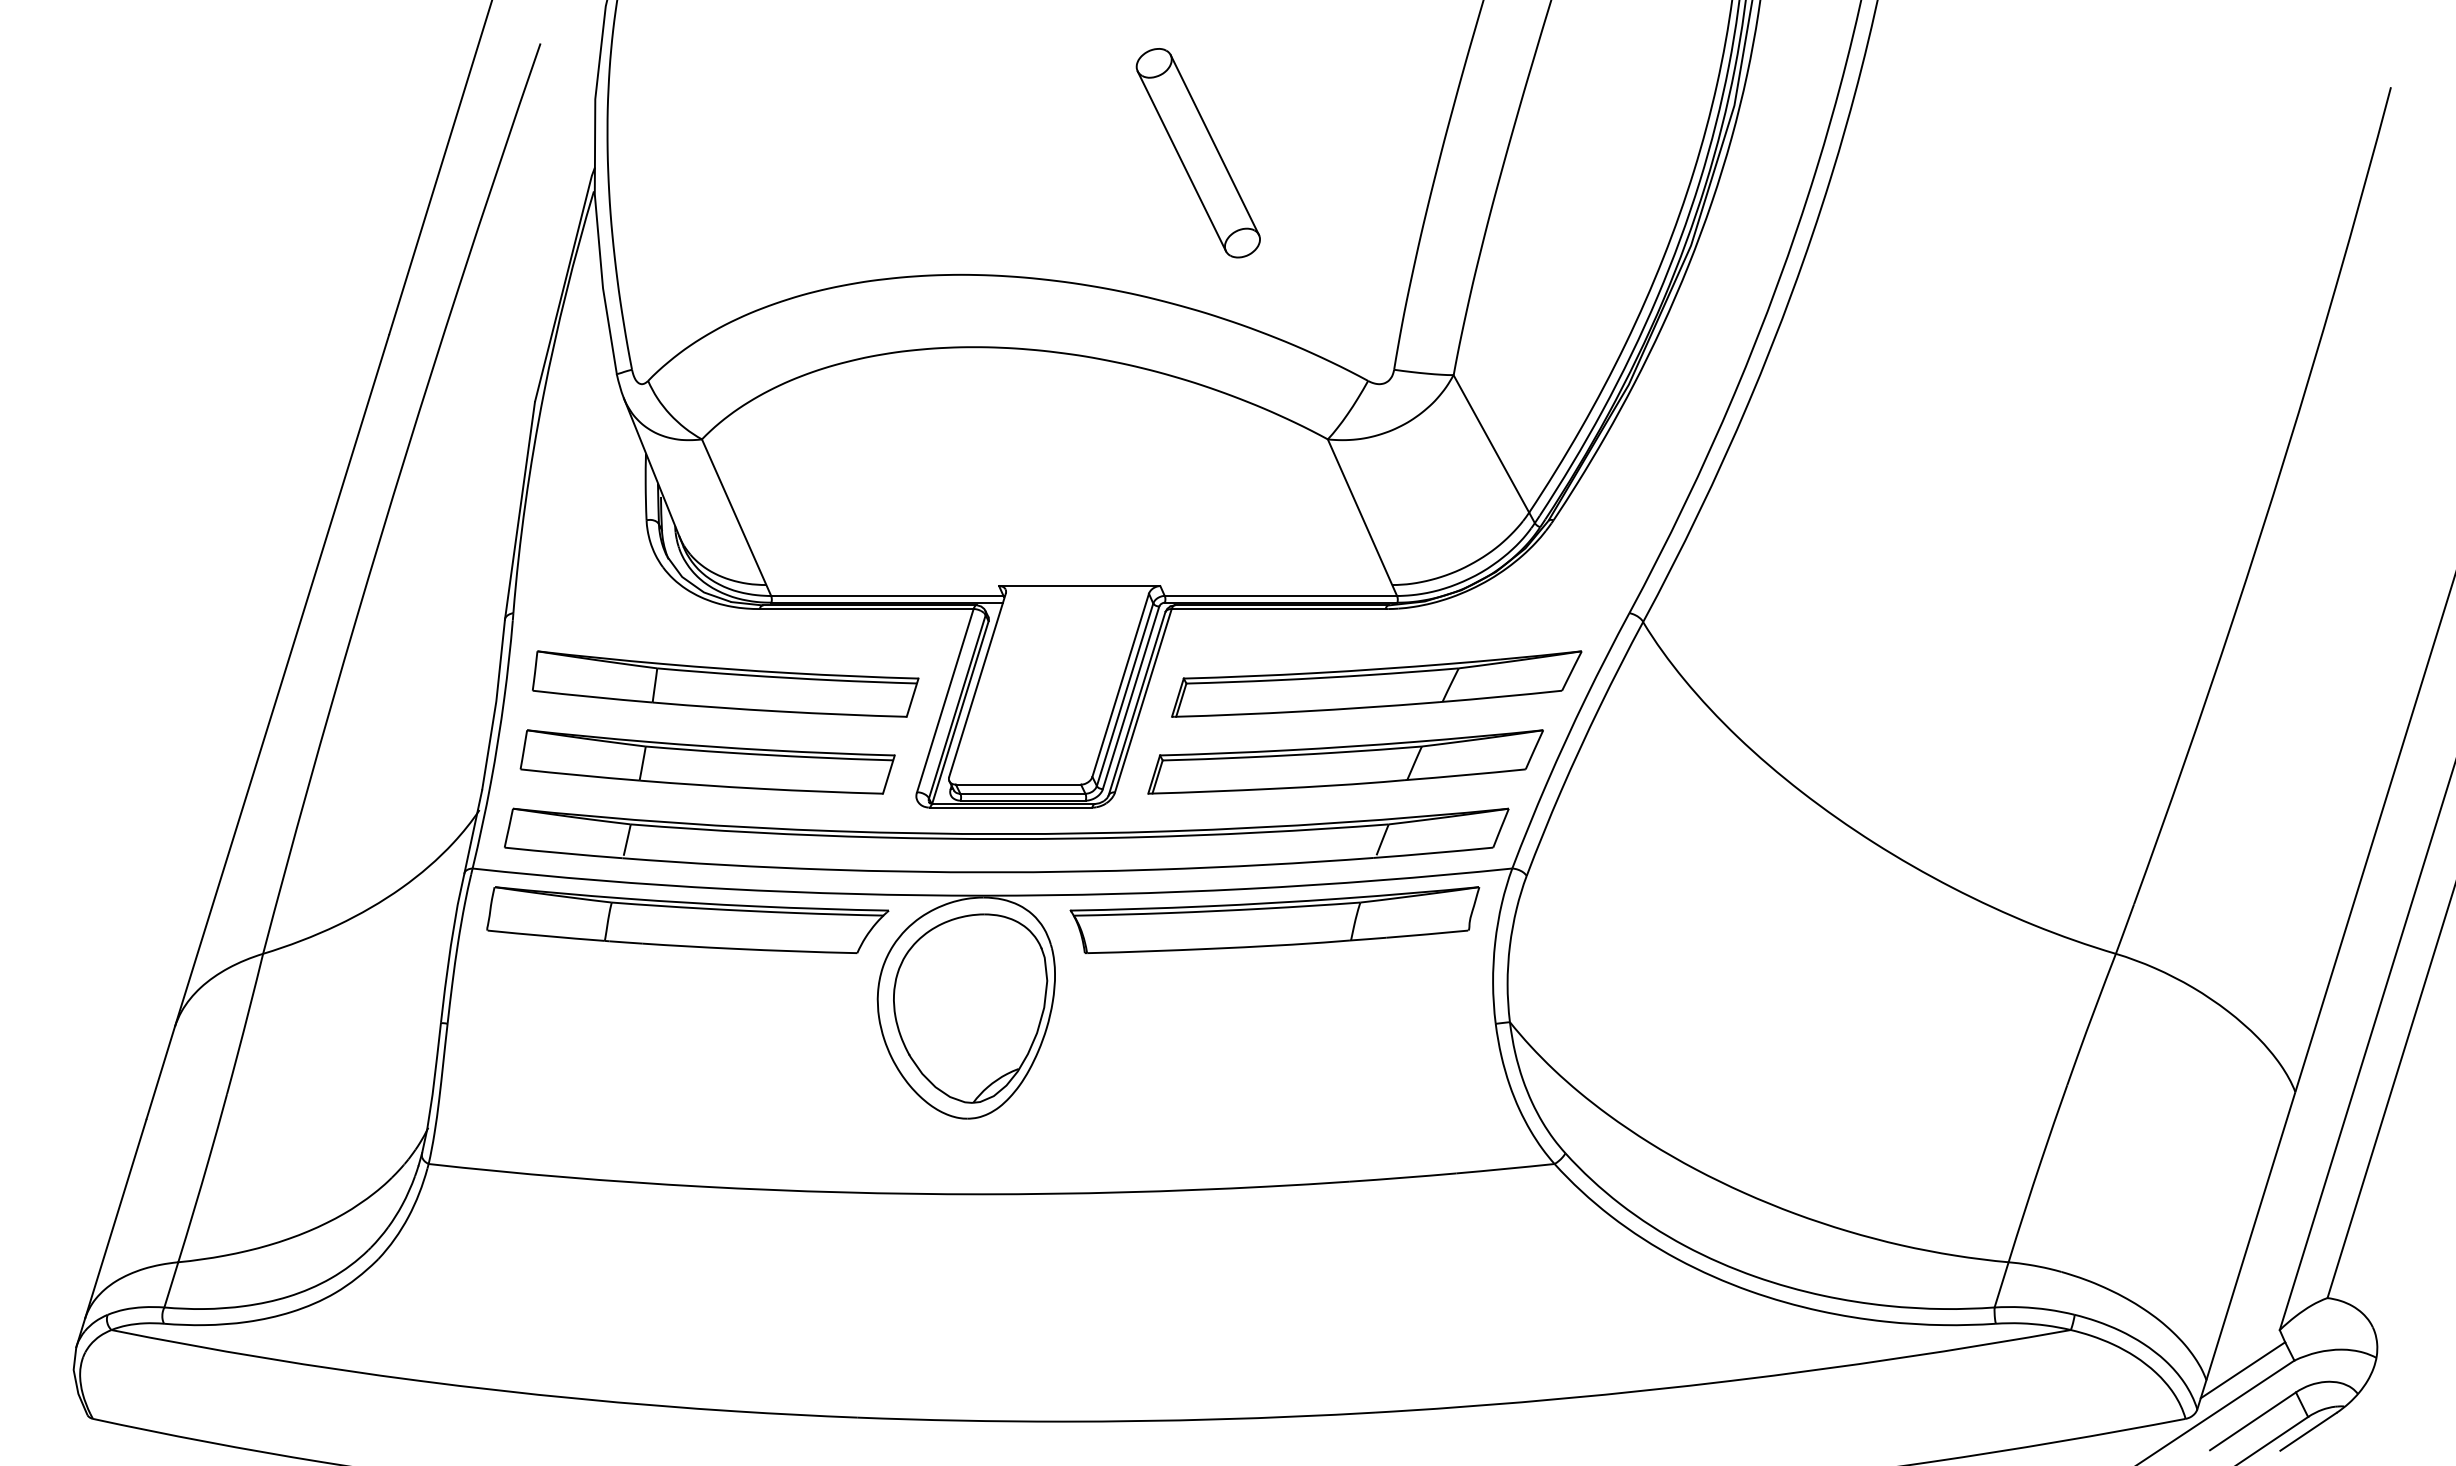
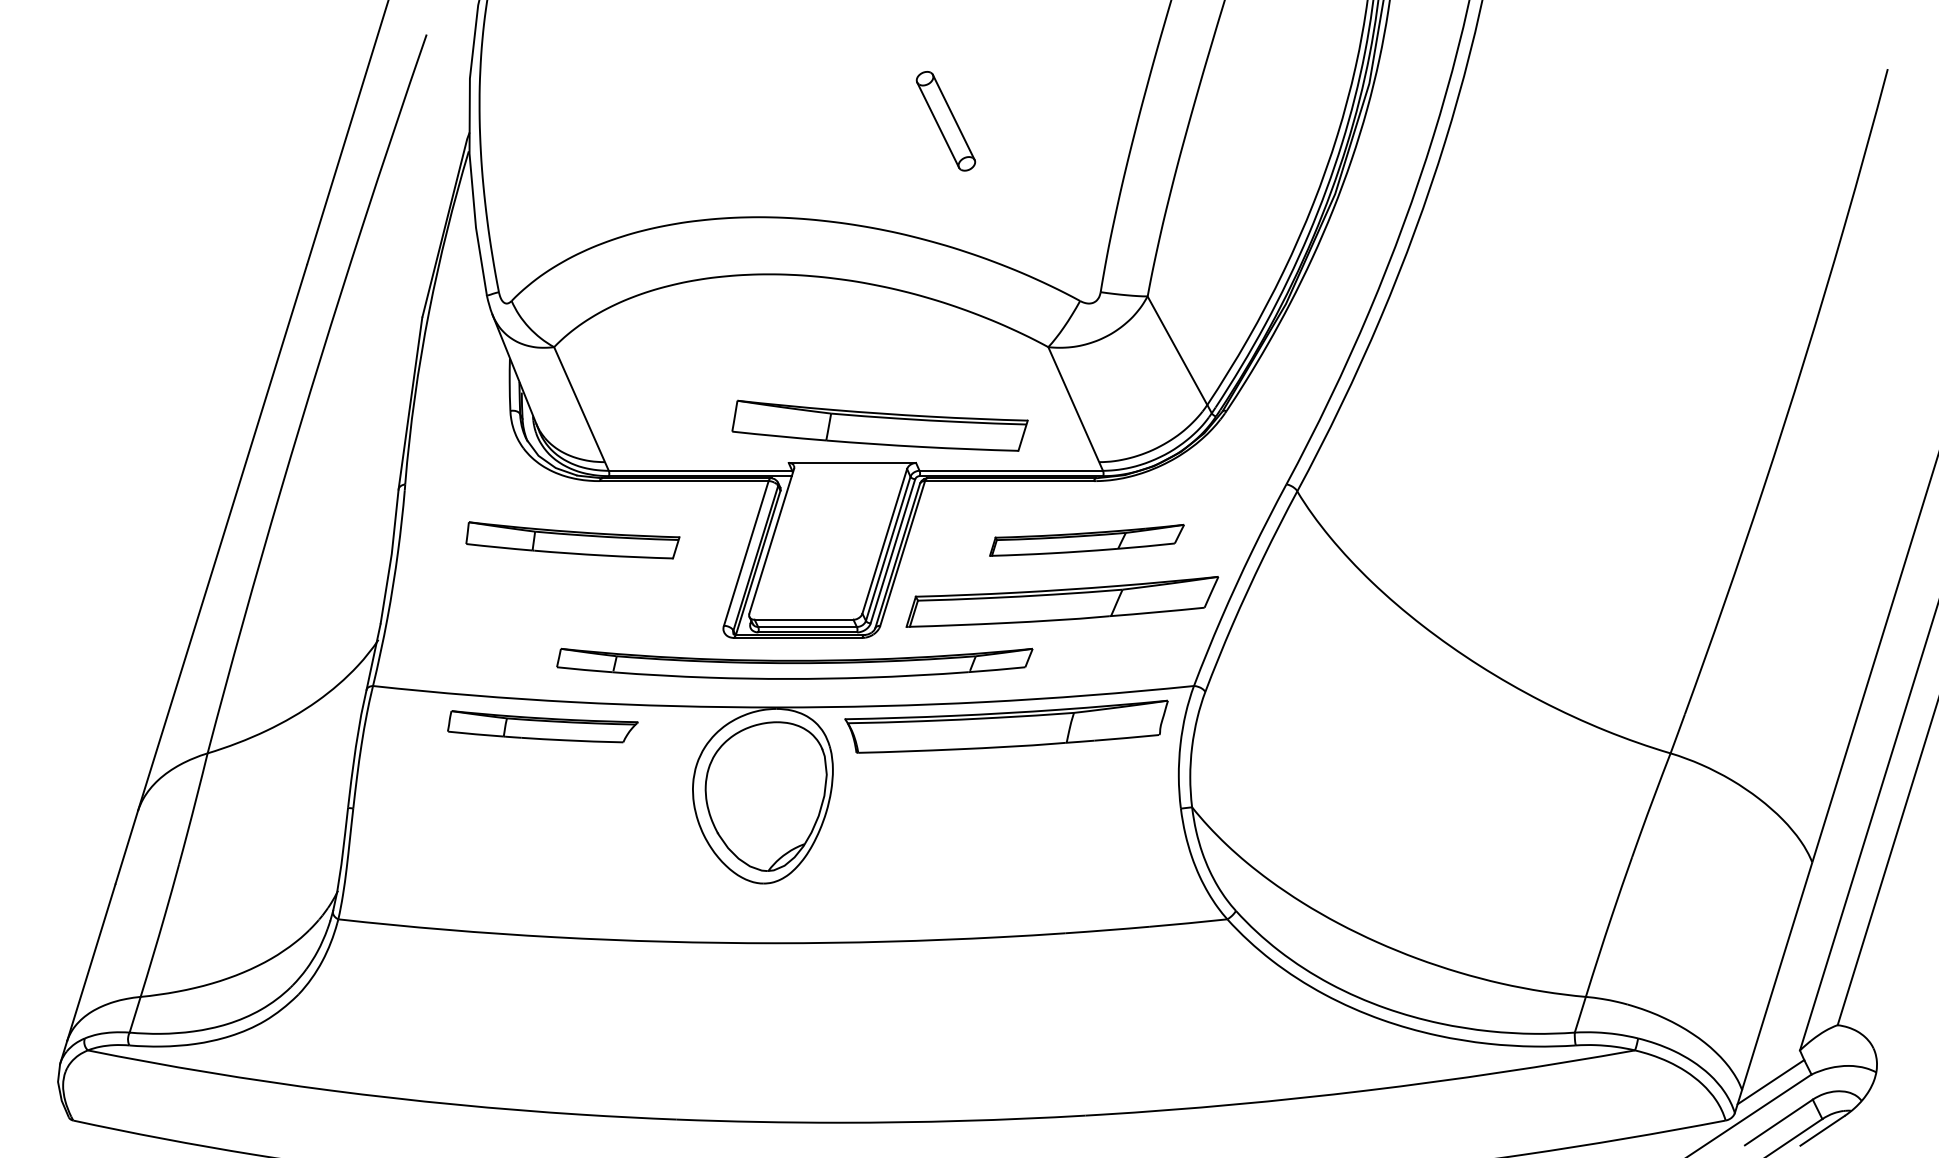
part: (1197, 153) -> (945, 121), size x0.6
part: (725, 683) -> (572, 539), size x0.7
part: (1376, 683) -> (1086, 539), size x0.6
part: (707, 761) -> (879, 425), moved
part: (1006, 840) -> (794, 663), size x0.6
part: (687, 919) -> (542, 726), size x0.6

